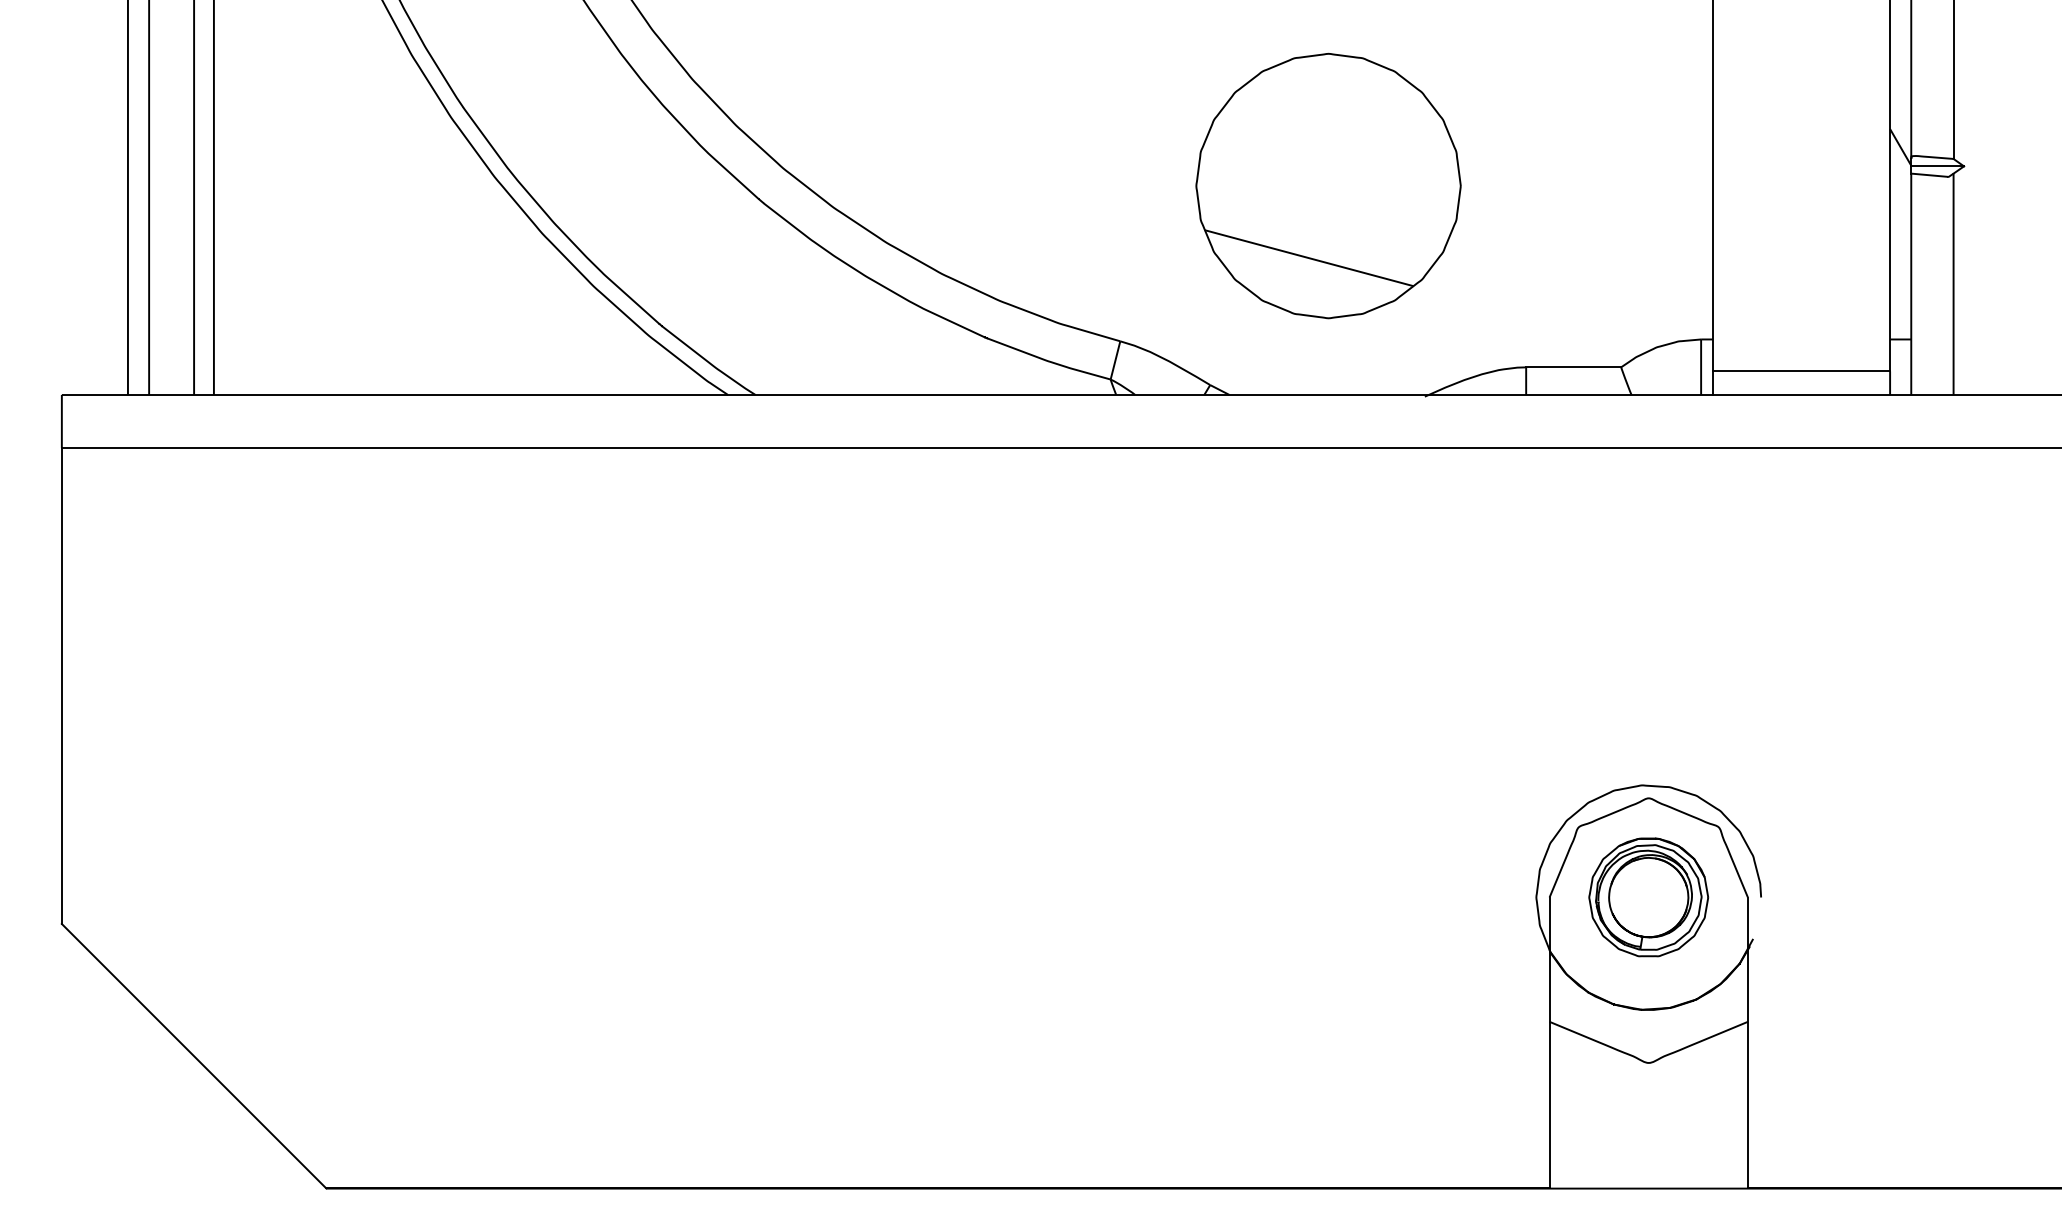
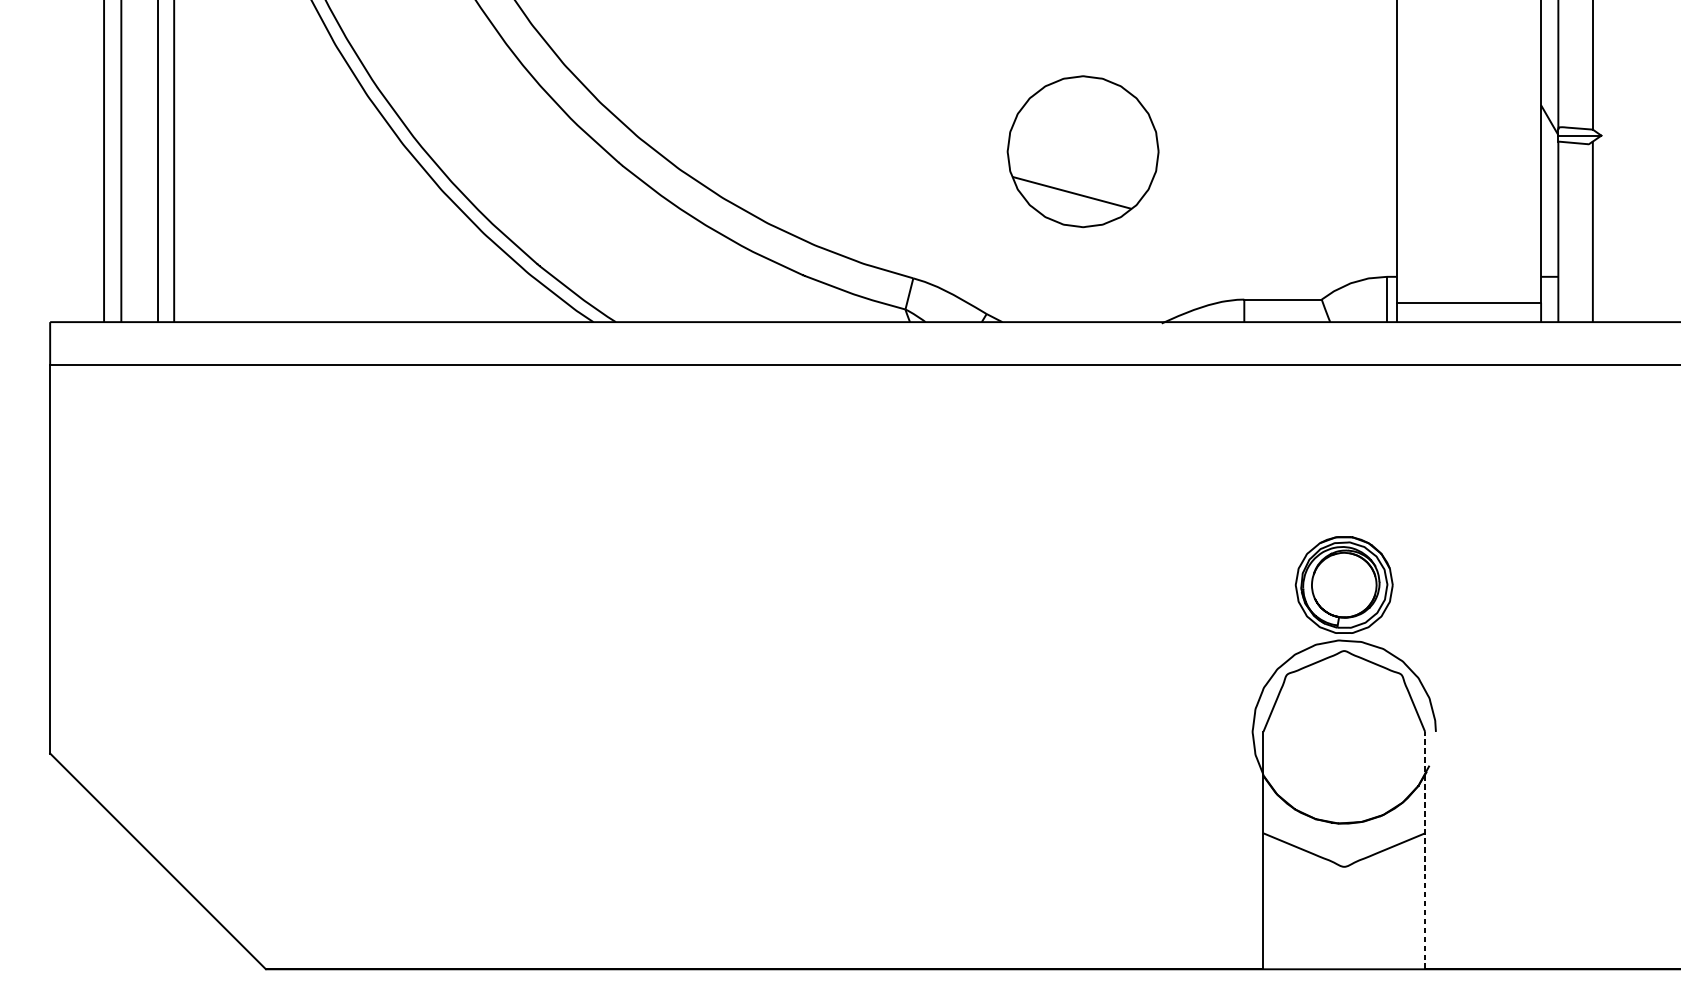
part: (1328, 185) -> (1083, 151), size x0.7
part: (1648, 897) -> (1344, 585), moved
line: (1747, 1042) -> (1424, 850), solid -> dashed

